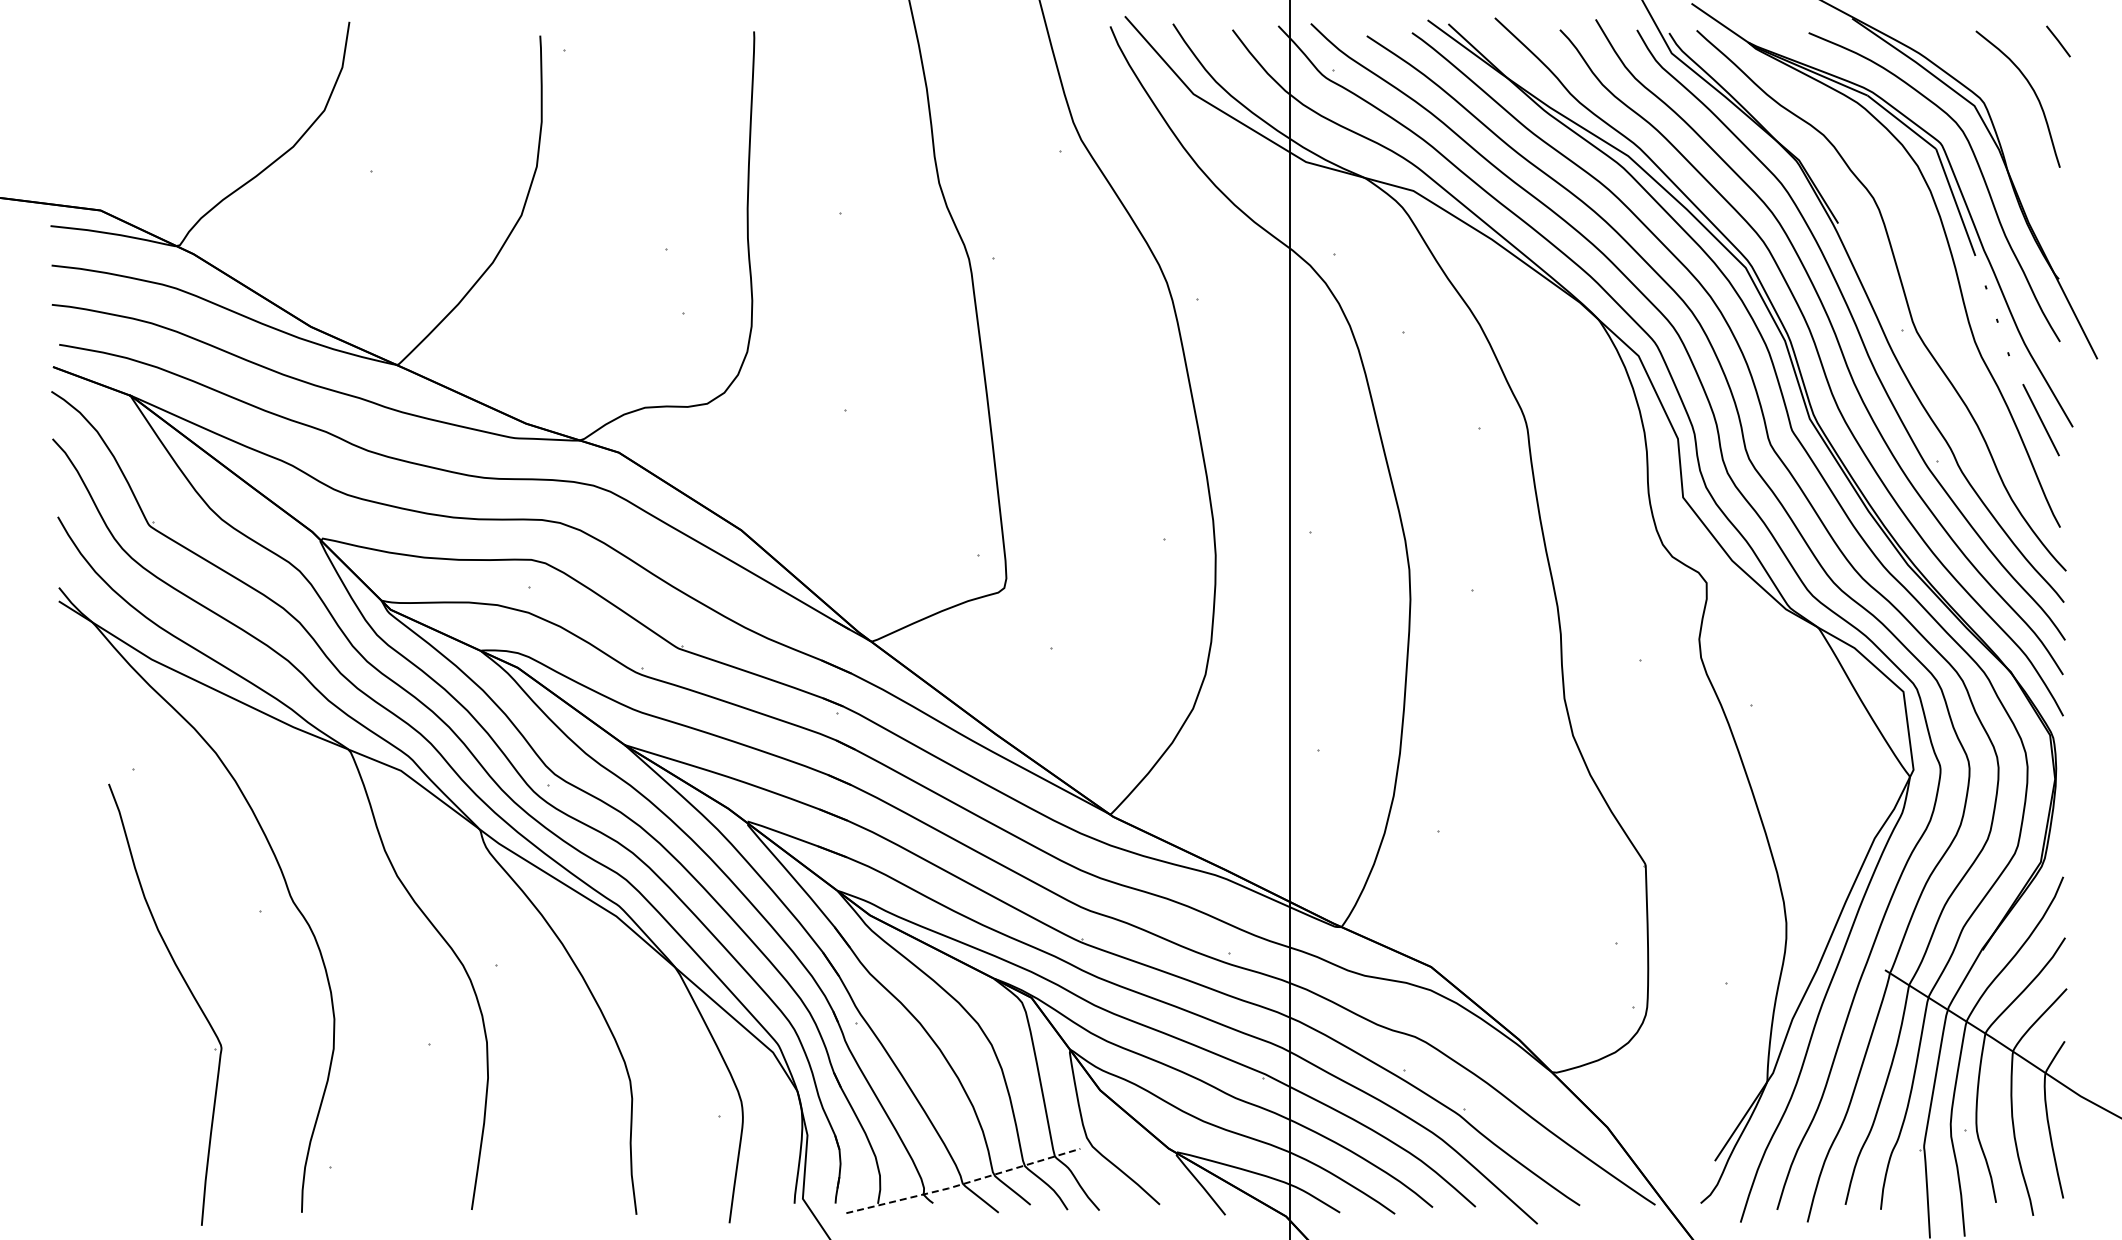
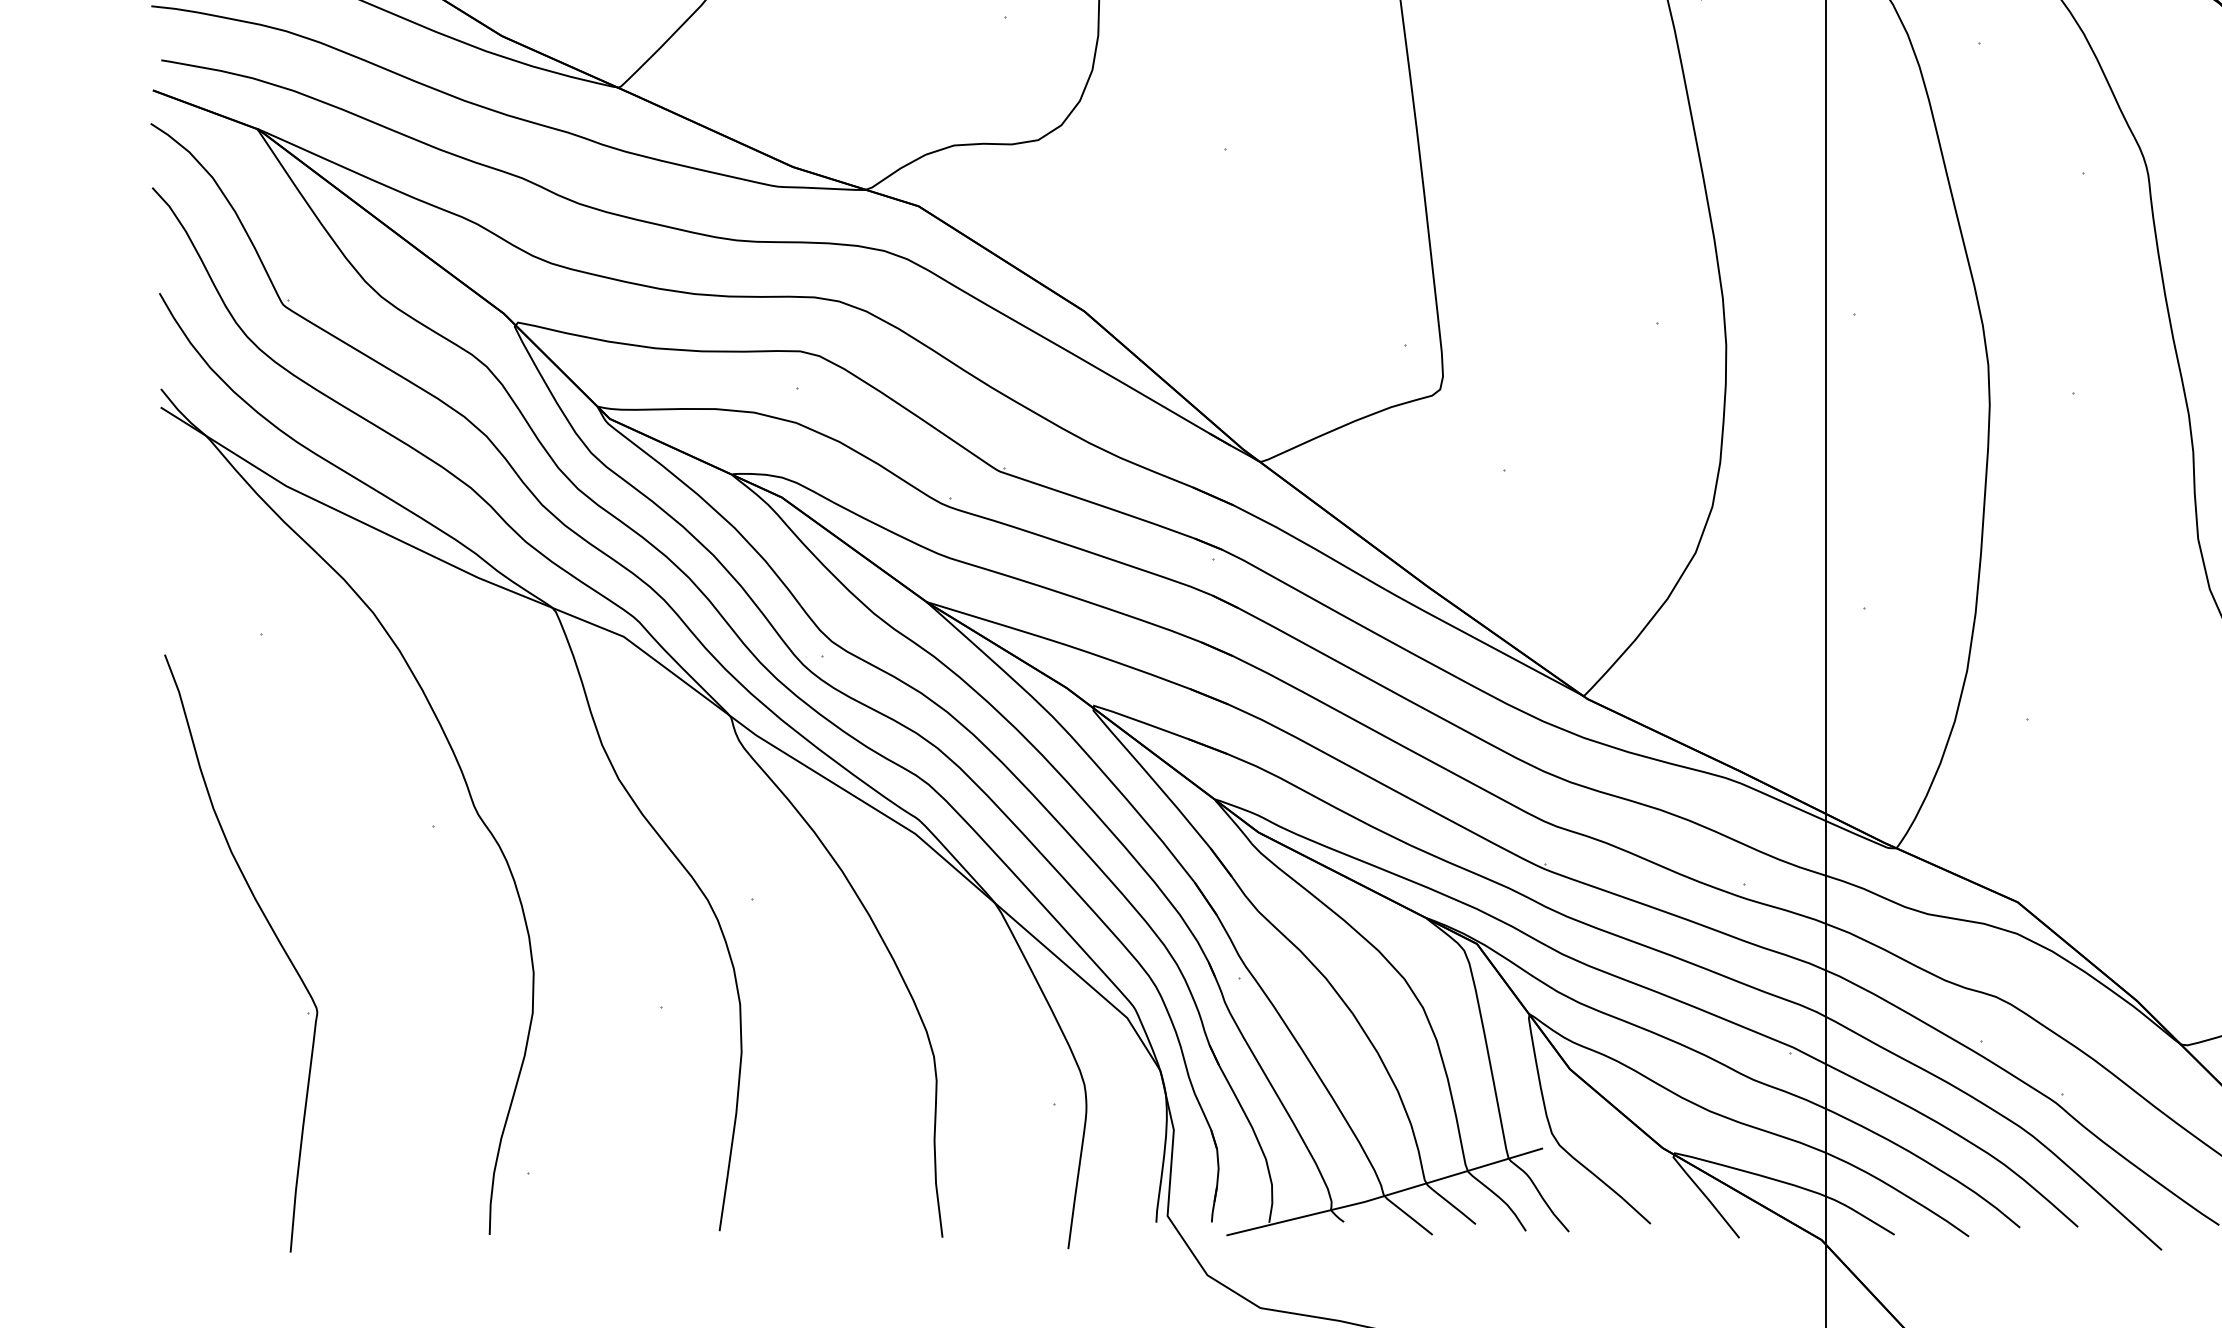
part: (189, 991) -> (273, 935), moved
line: (964, 1183) -> (1386, 1195), dashed -> solid

